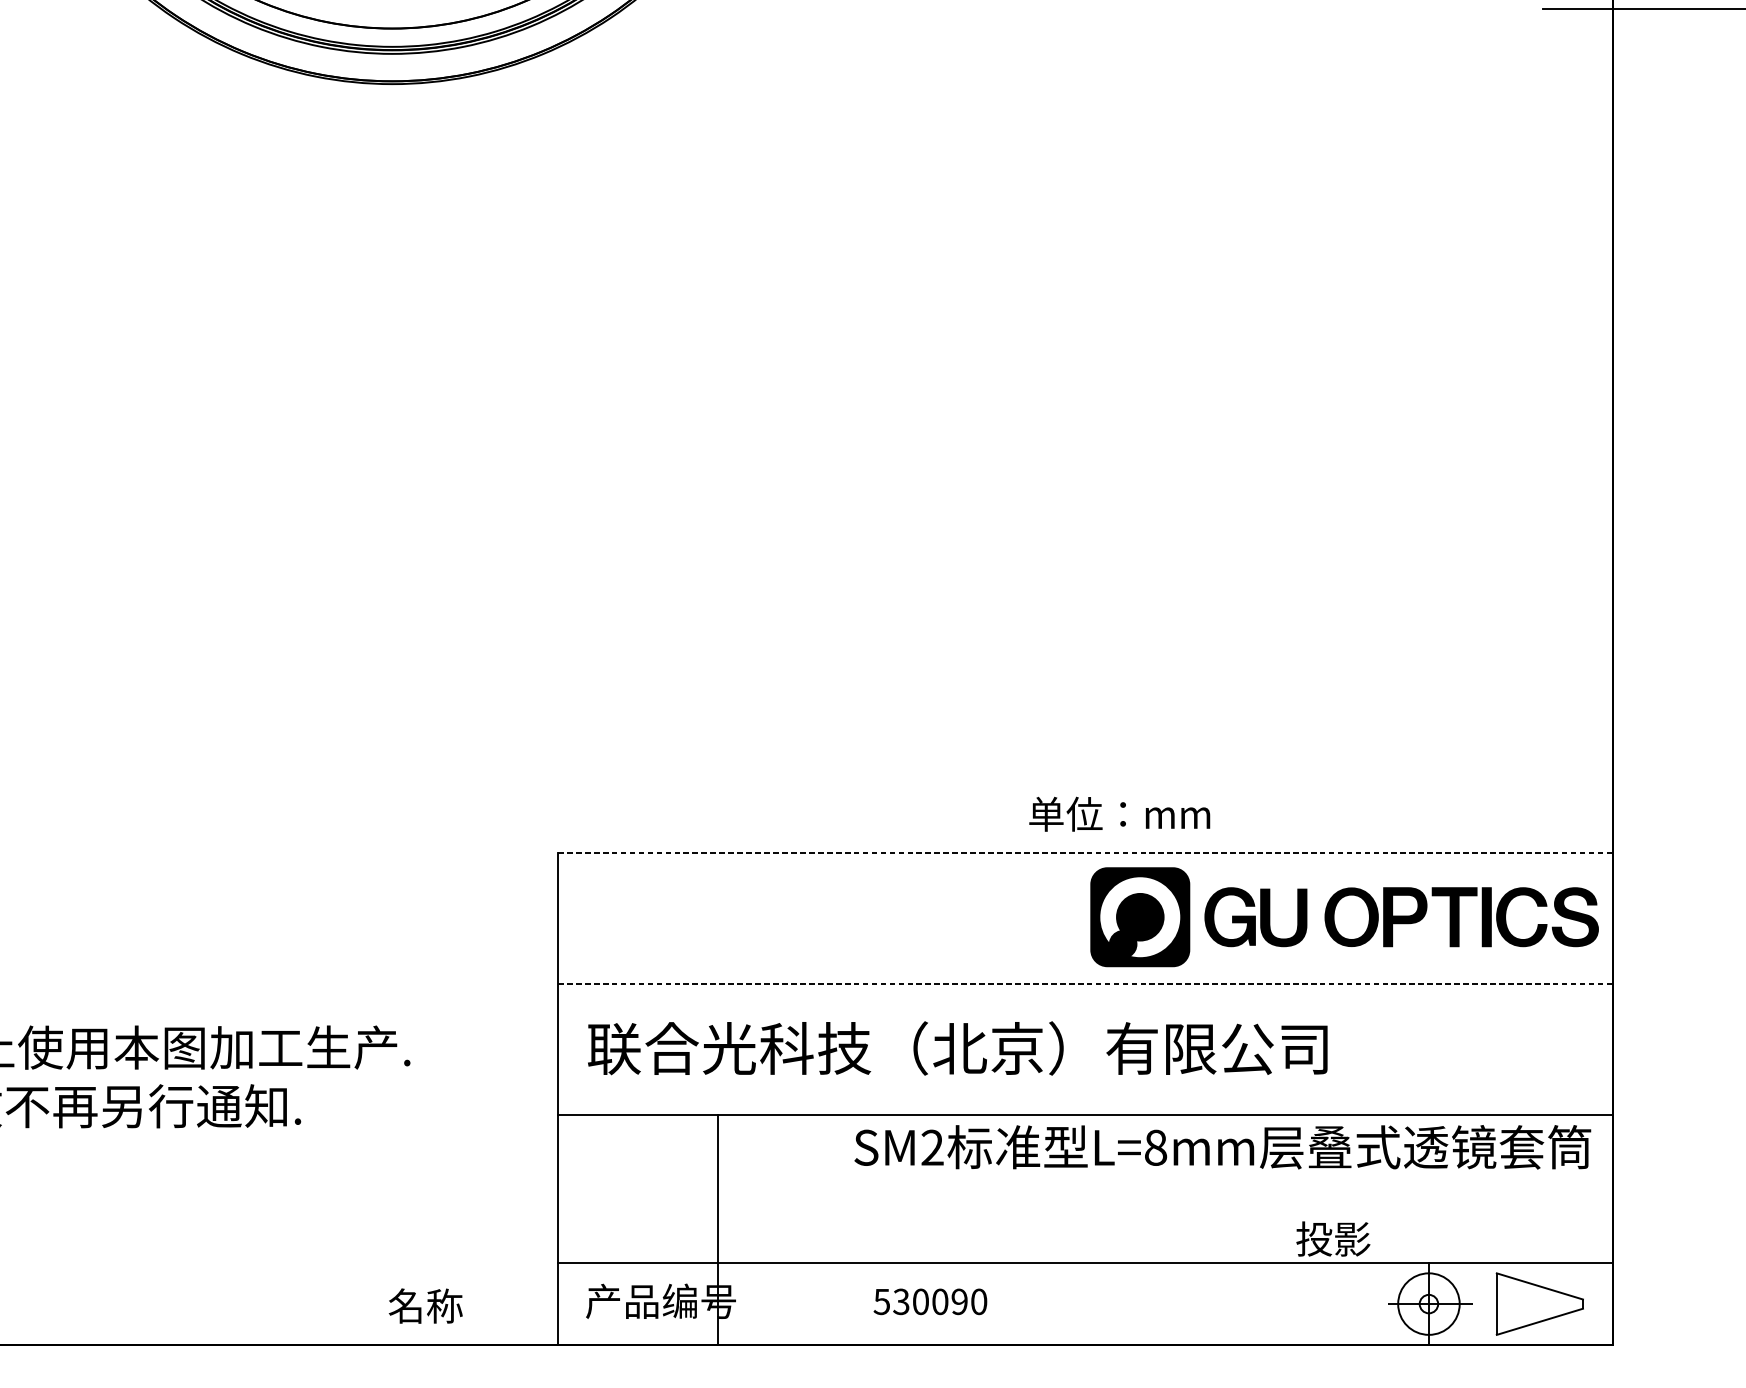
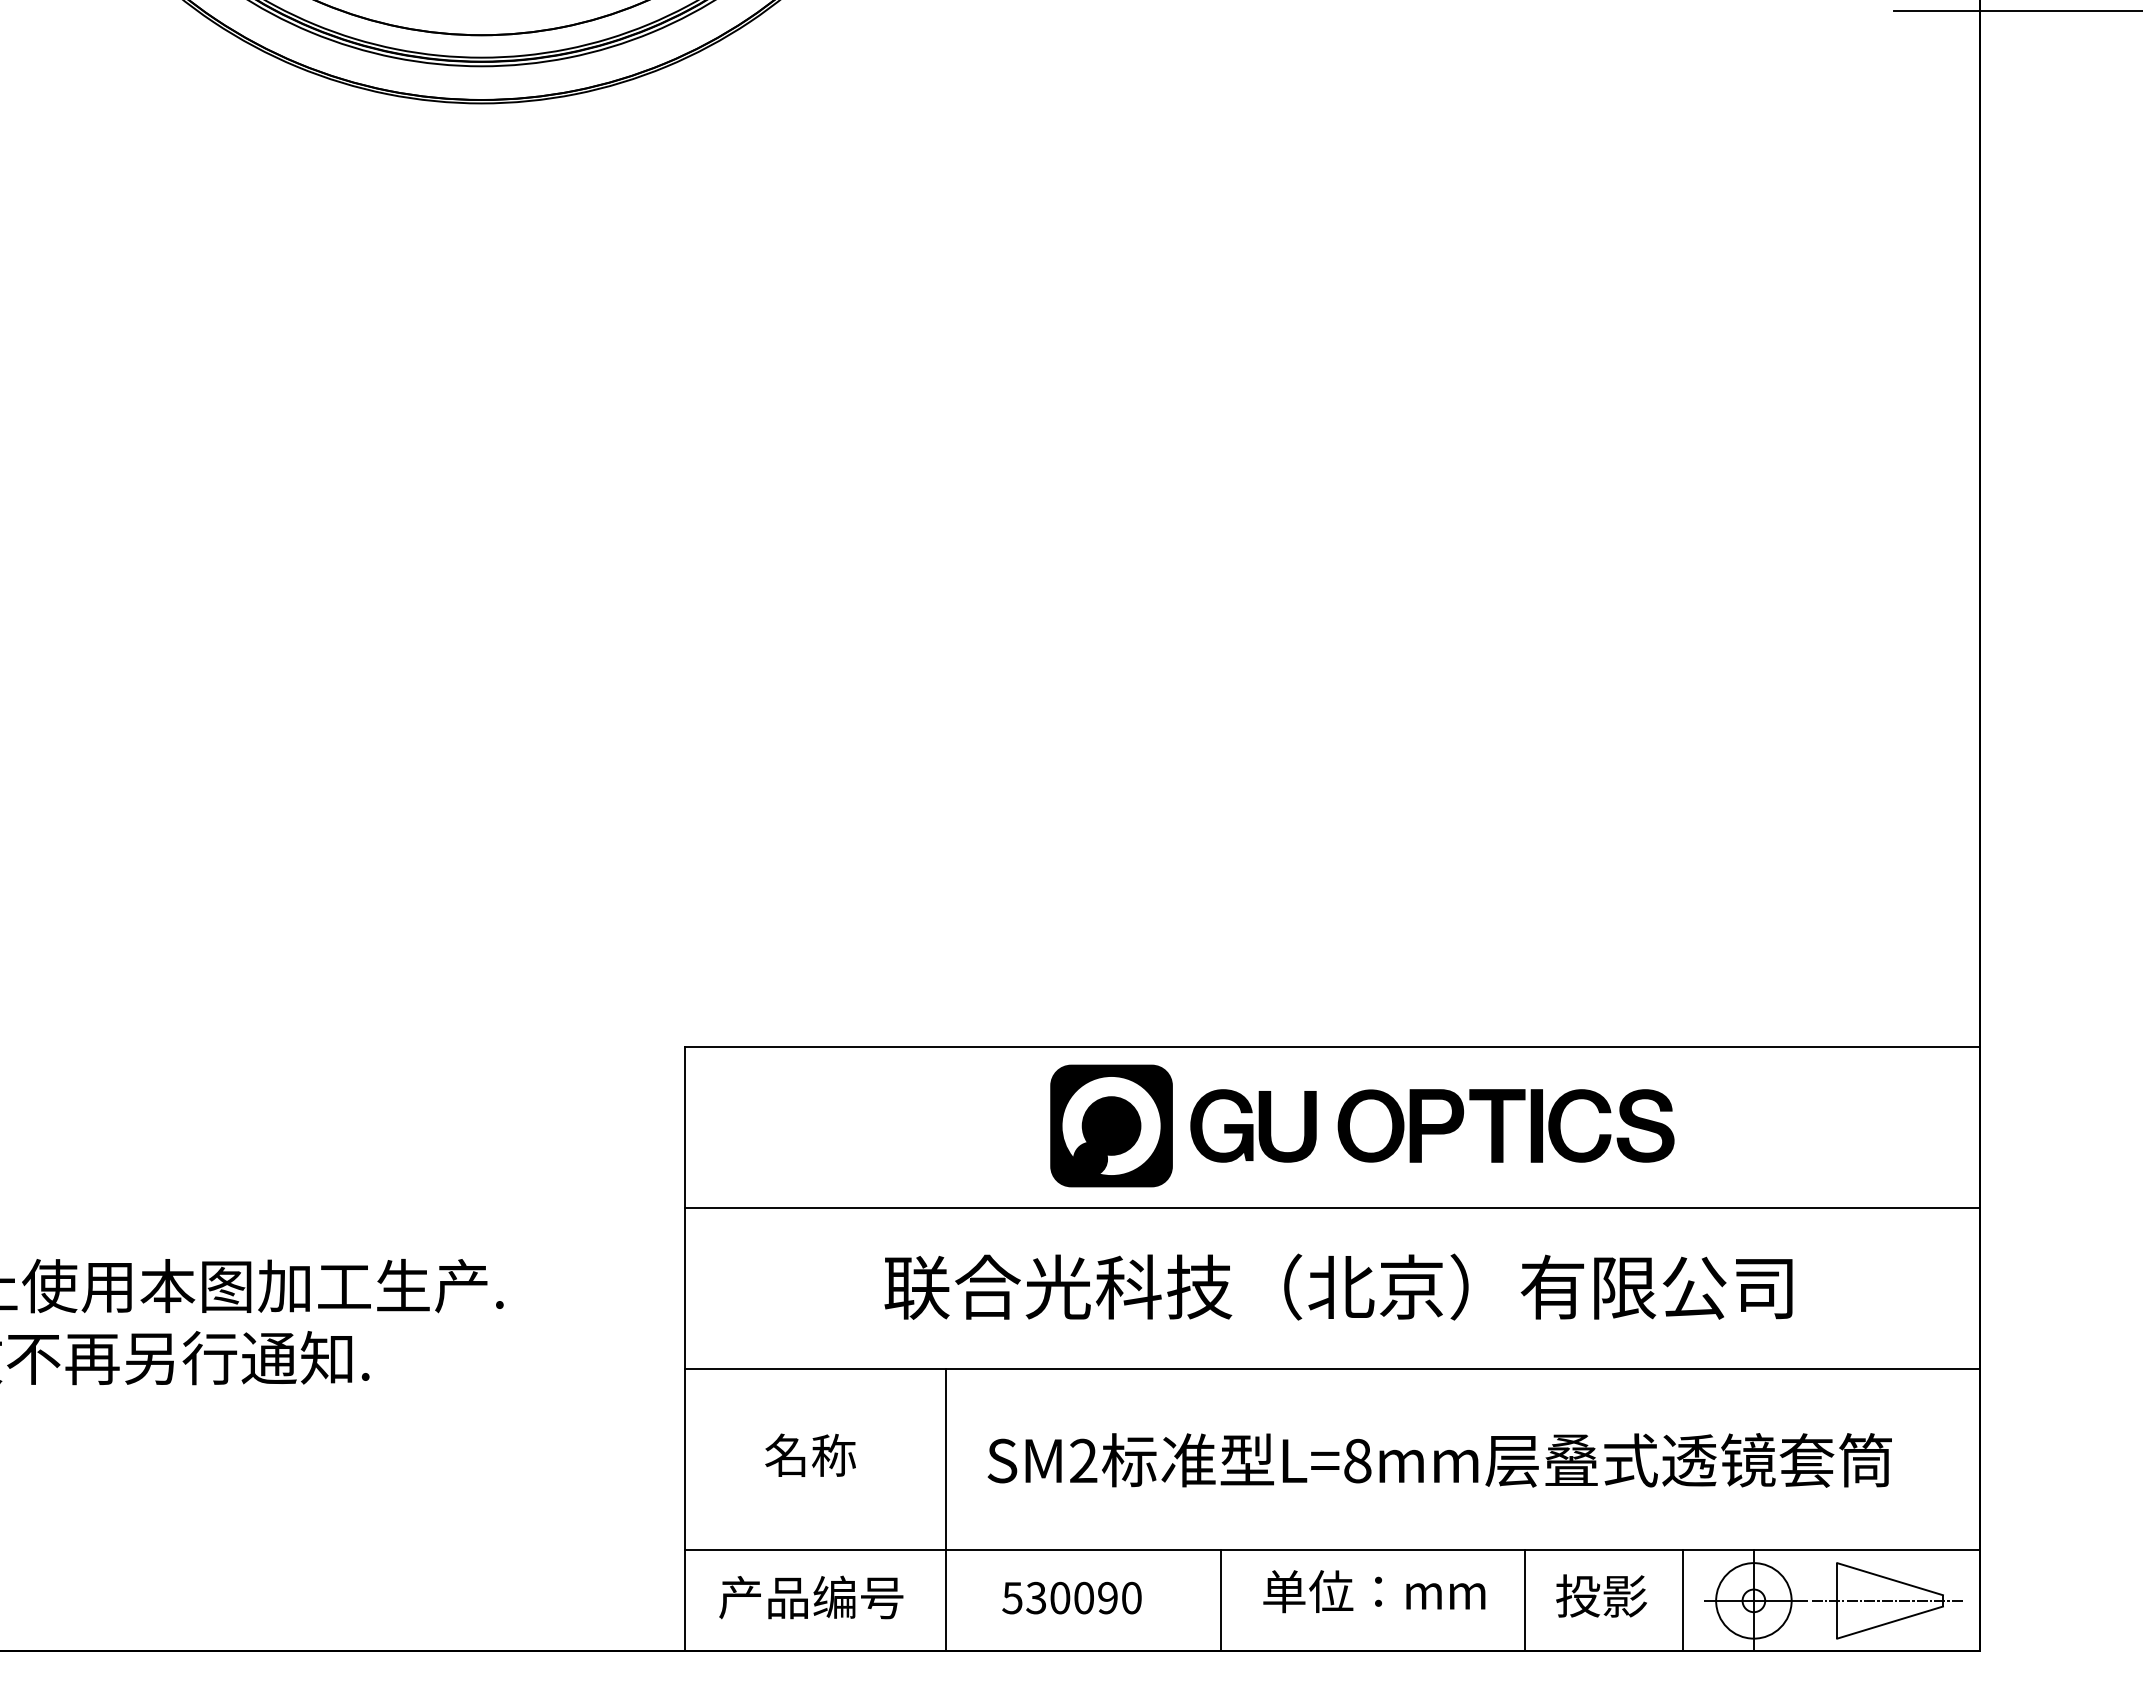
text: (1119, 814) -> (1374, 1591), moved
line: (1085, 852) -> (1332, 1046), dashed -> solid
part: (1344, 916) -> (1362, 1125), moved
line: (1085, 984) -> (1332, 1208), dashed -> solid
text: (957, 1047) -> (1338, 1286), moved
text: (1222, 1147) -> (1439, 1460), moved
line: (718, 1230) -> (945, 1510), moved
text: (1333, 1238) -> (1601, 1595), moved
text: (930, 1301) -> (1071, 1597), moved
line: (995, 1303) -> (1221, 1600), added
line: (1242, 1303) -> (1525, 1600), added
line: (1371, 1303) -> (1683, 1600), added
line: (1537, 1303) -> (1887, 1600), added
text: (425, 1305) -> (810, 1454), moved

